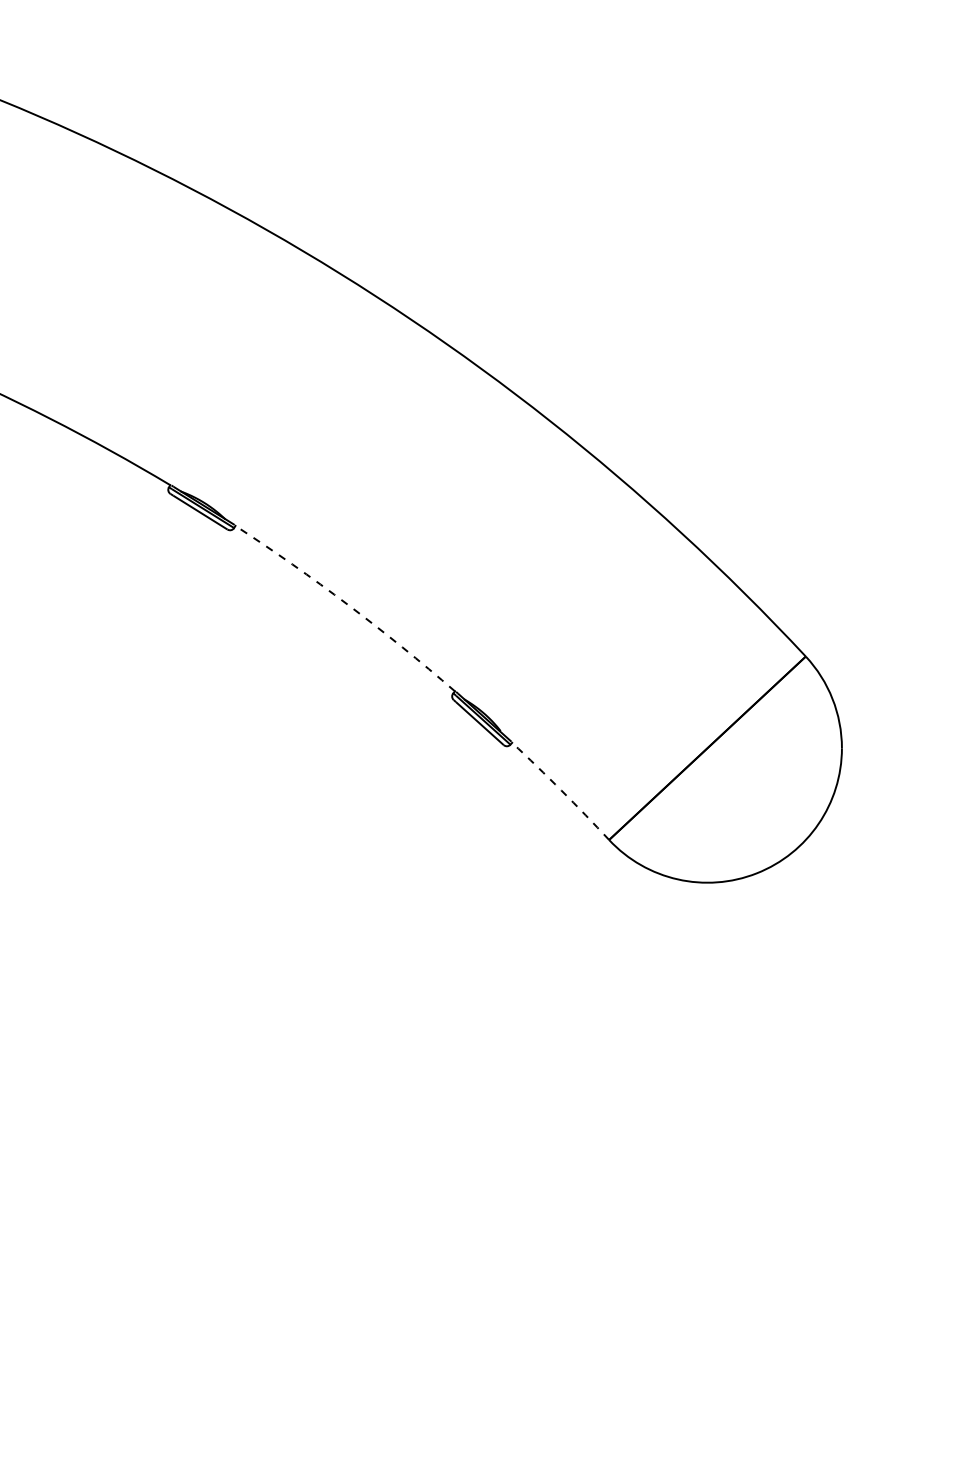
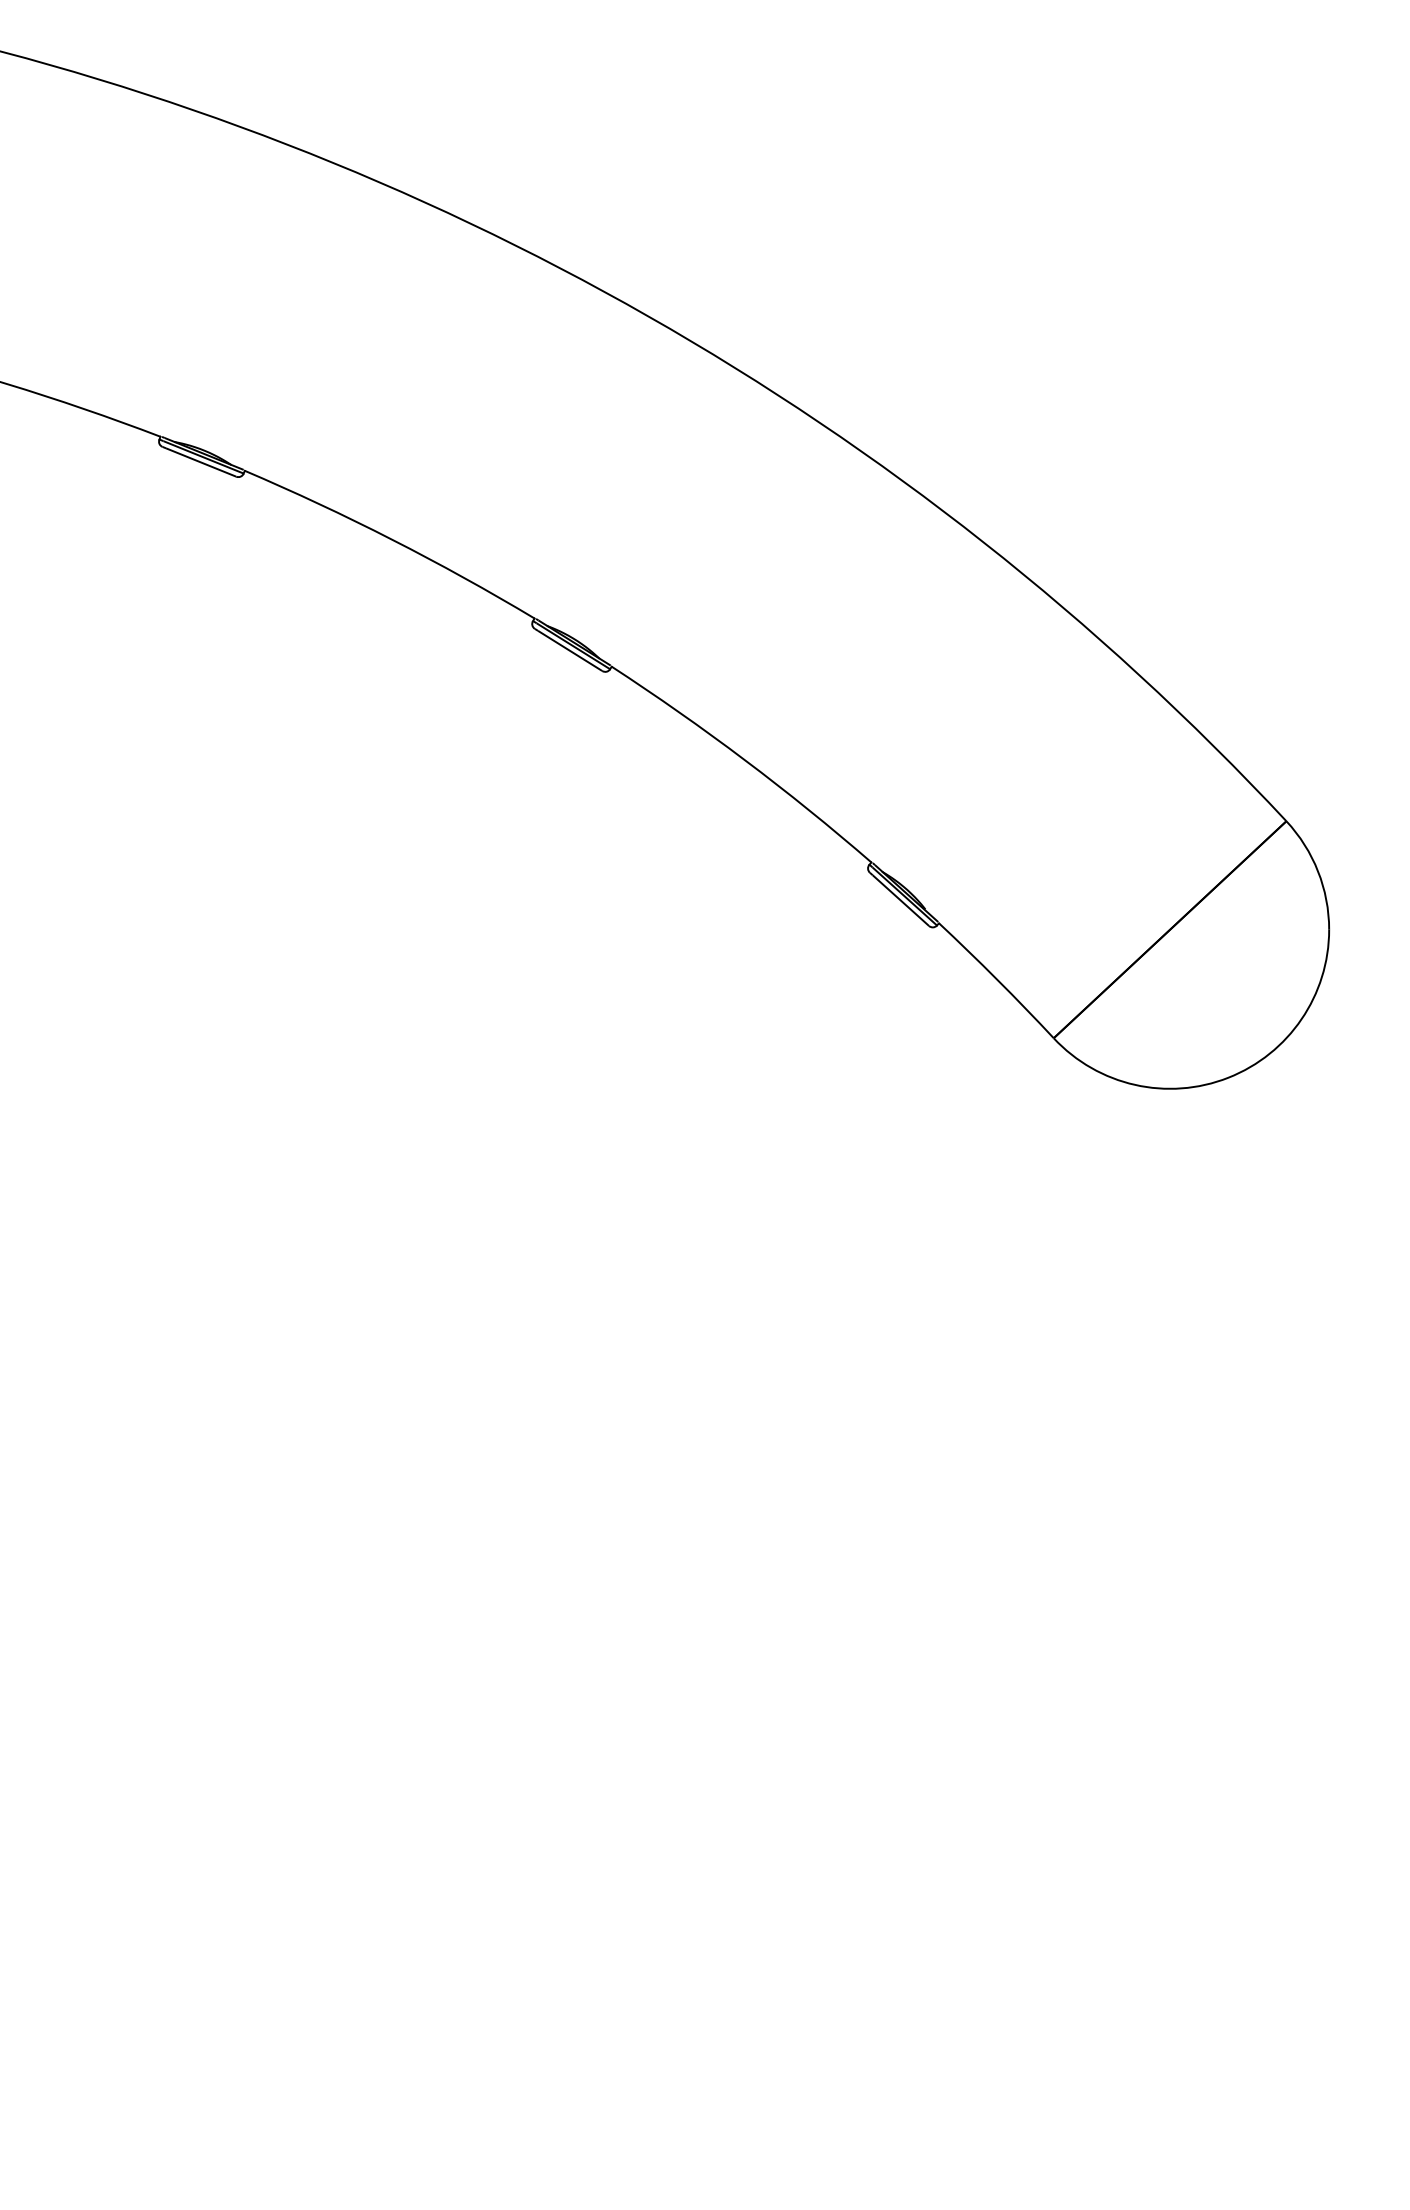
arc: (347, 605) -> (744, 760), dashed -> solid
arc: (561, 790) -> (997, 979), dashed -> solid

